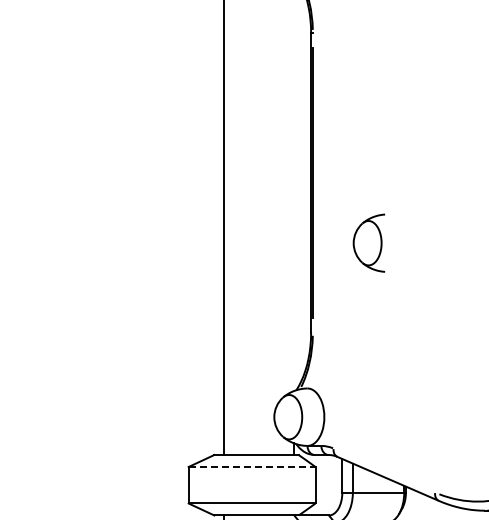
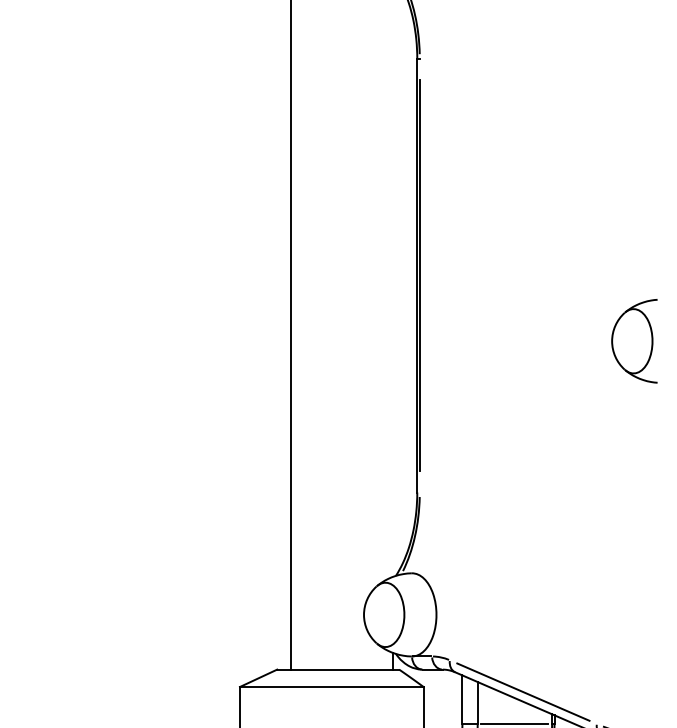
part: (368, 242) -> (633, 340), moved
line: (252, 466) -> (332, 686), dashed -> solid
line: (384, 470) -> (523, 692), added

